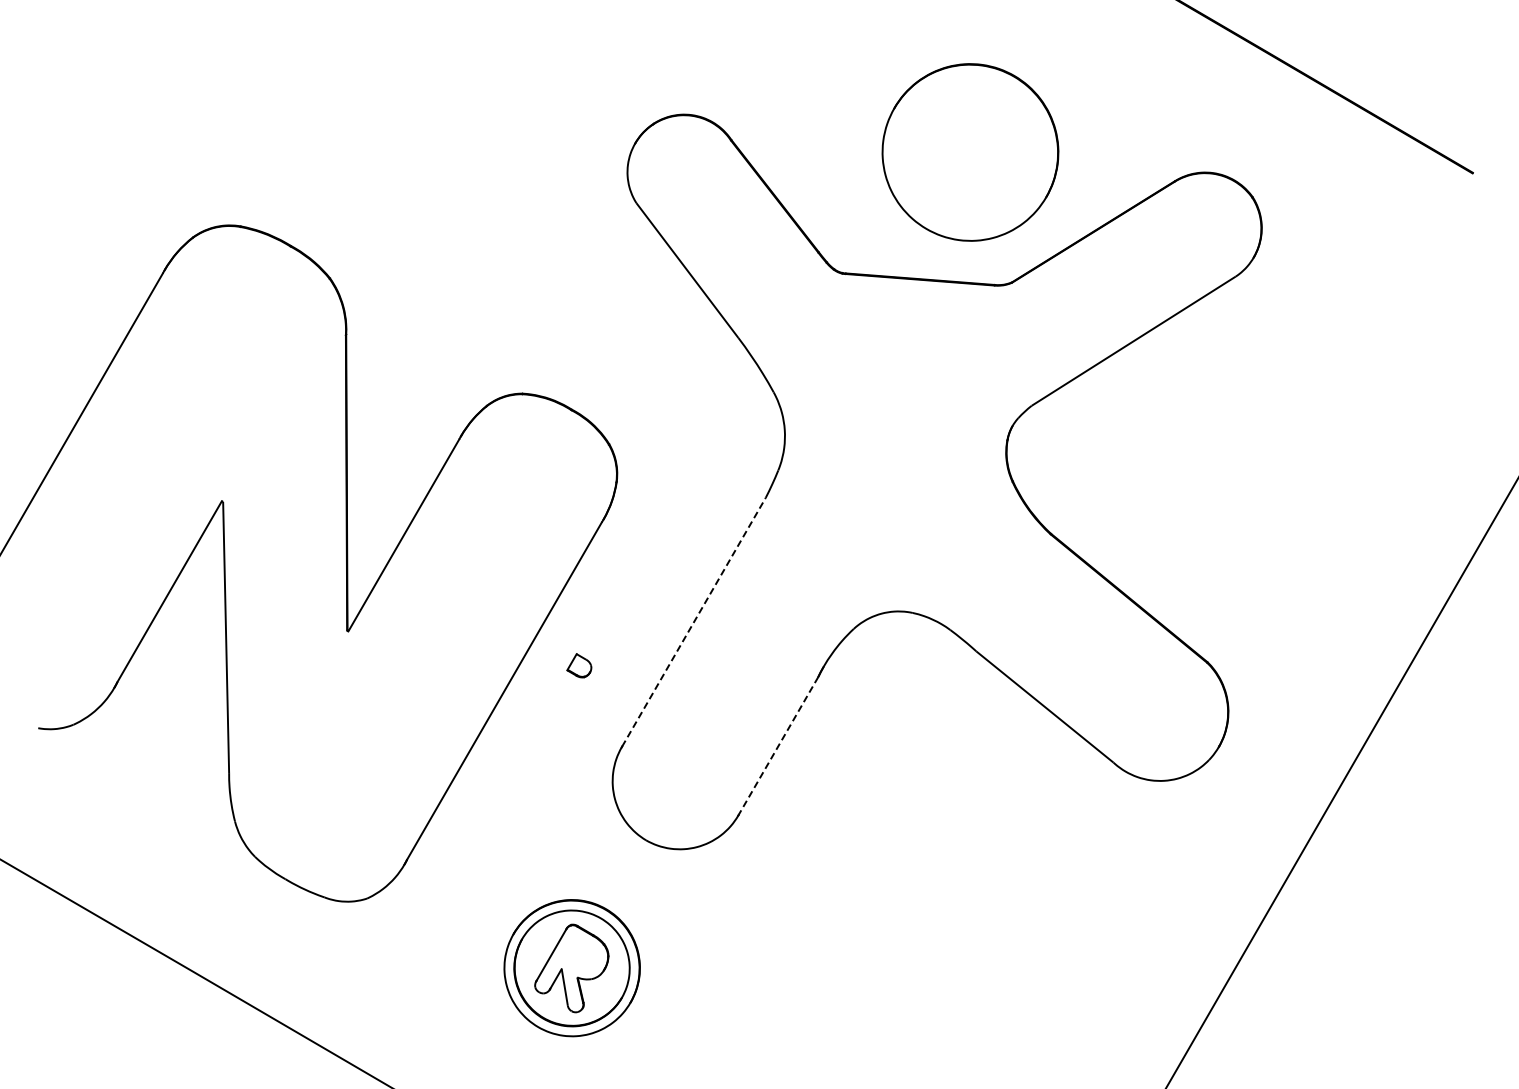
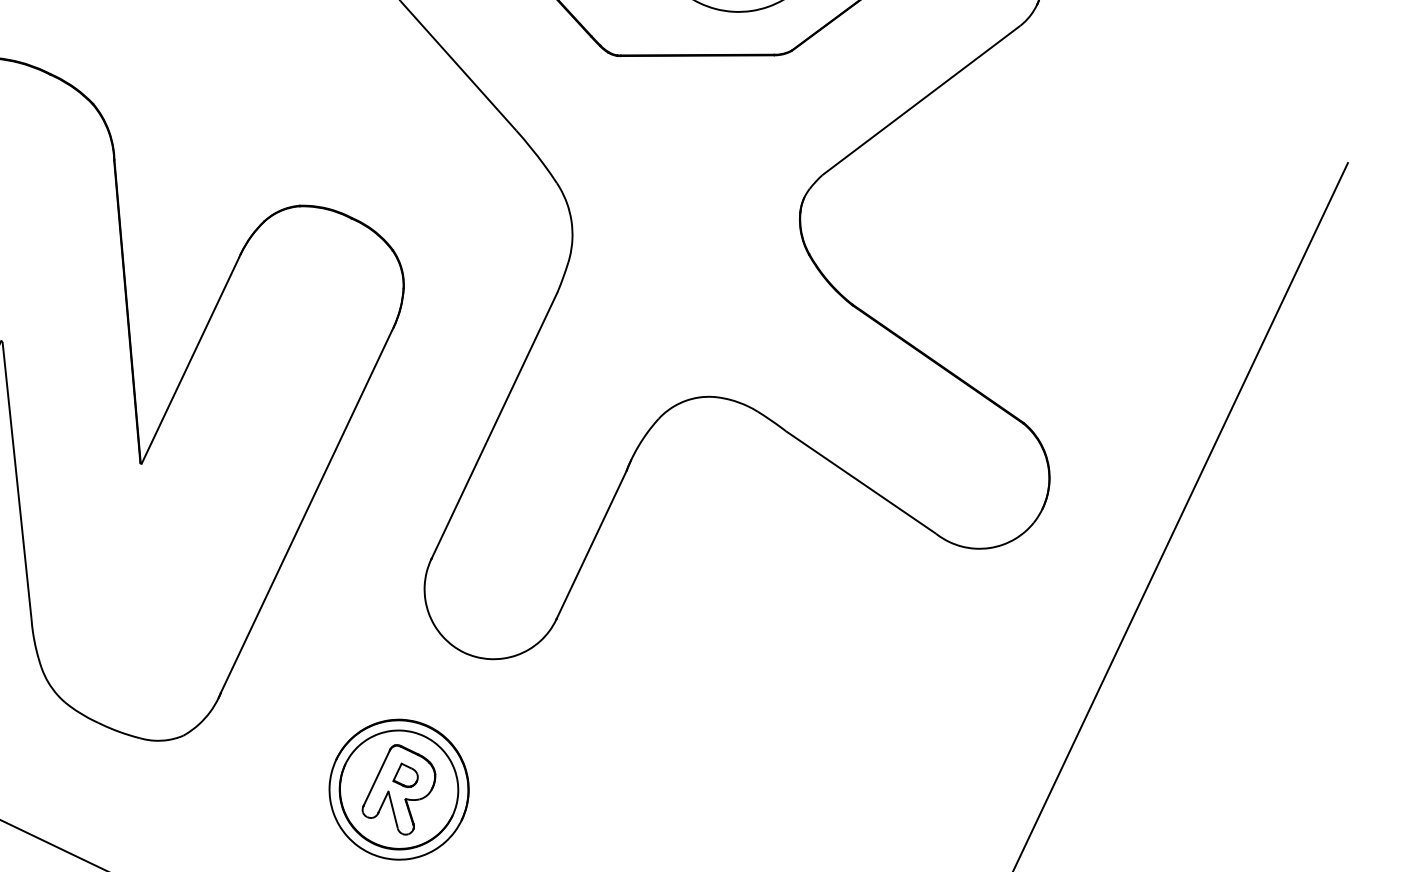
line: (693, 622) -> (494, 425), dashed -> solid
part: (579, 665) -> (405, 775), moved
line: (778, 745) -> (591, 544), dashed -> solid

